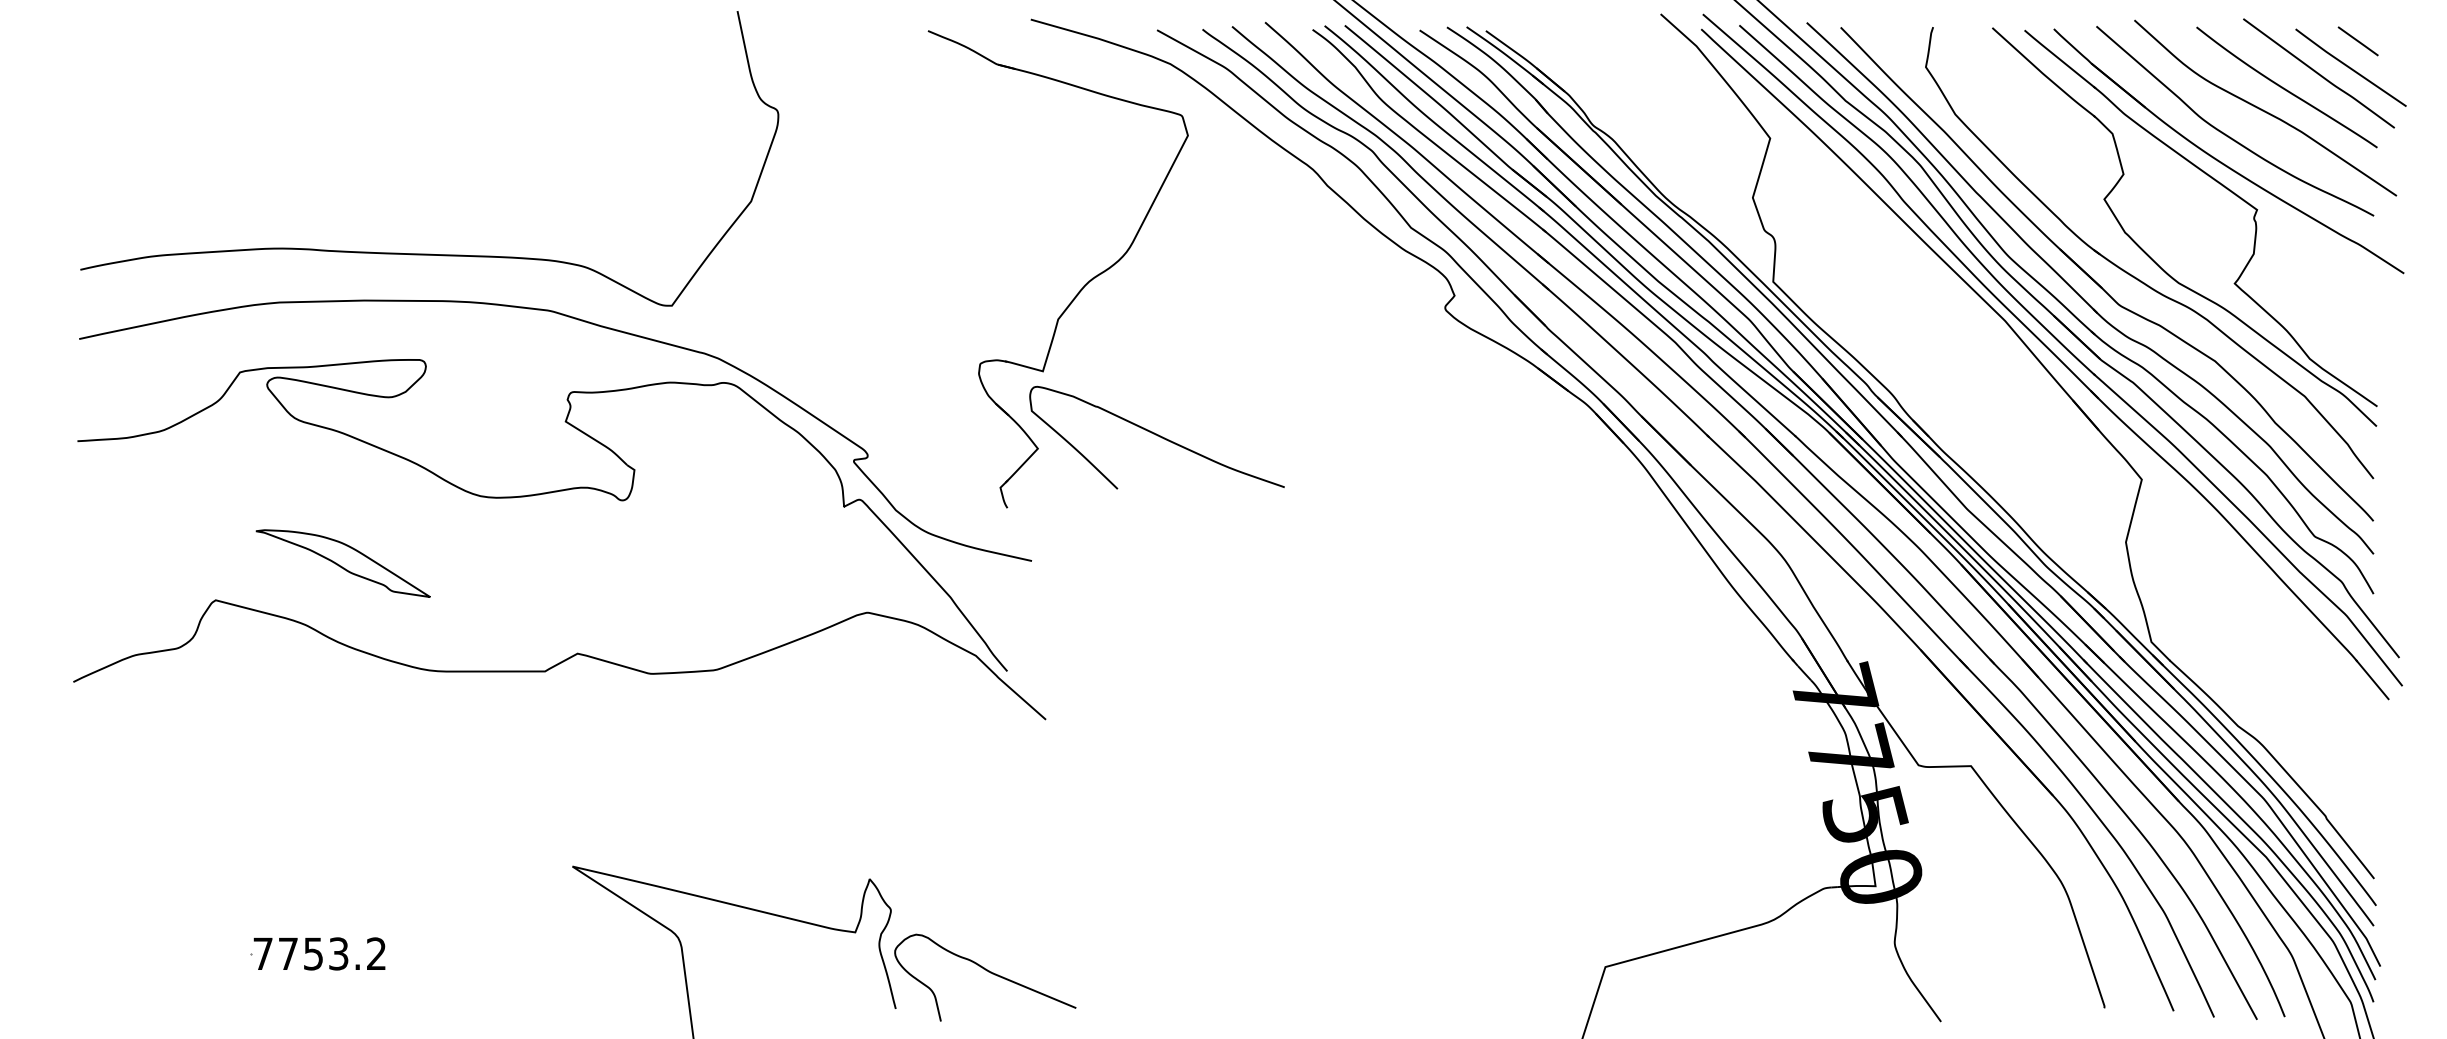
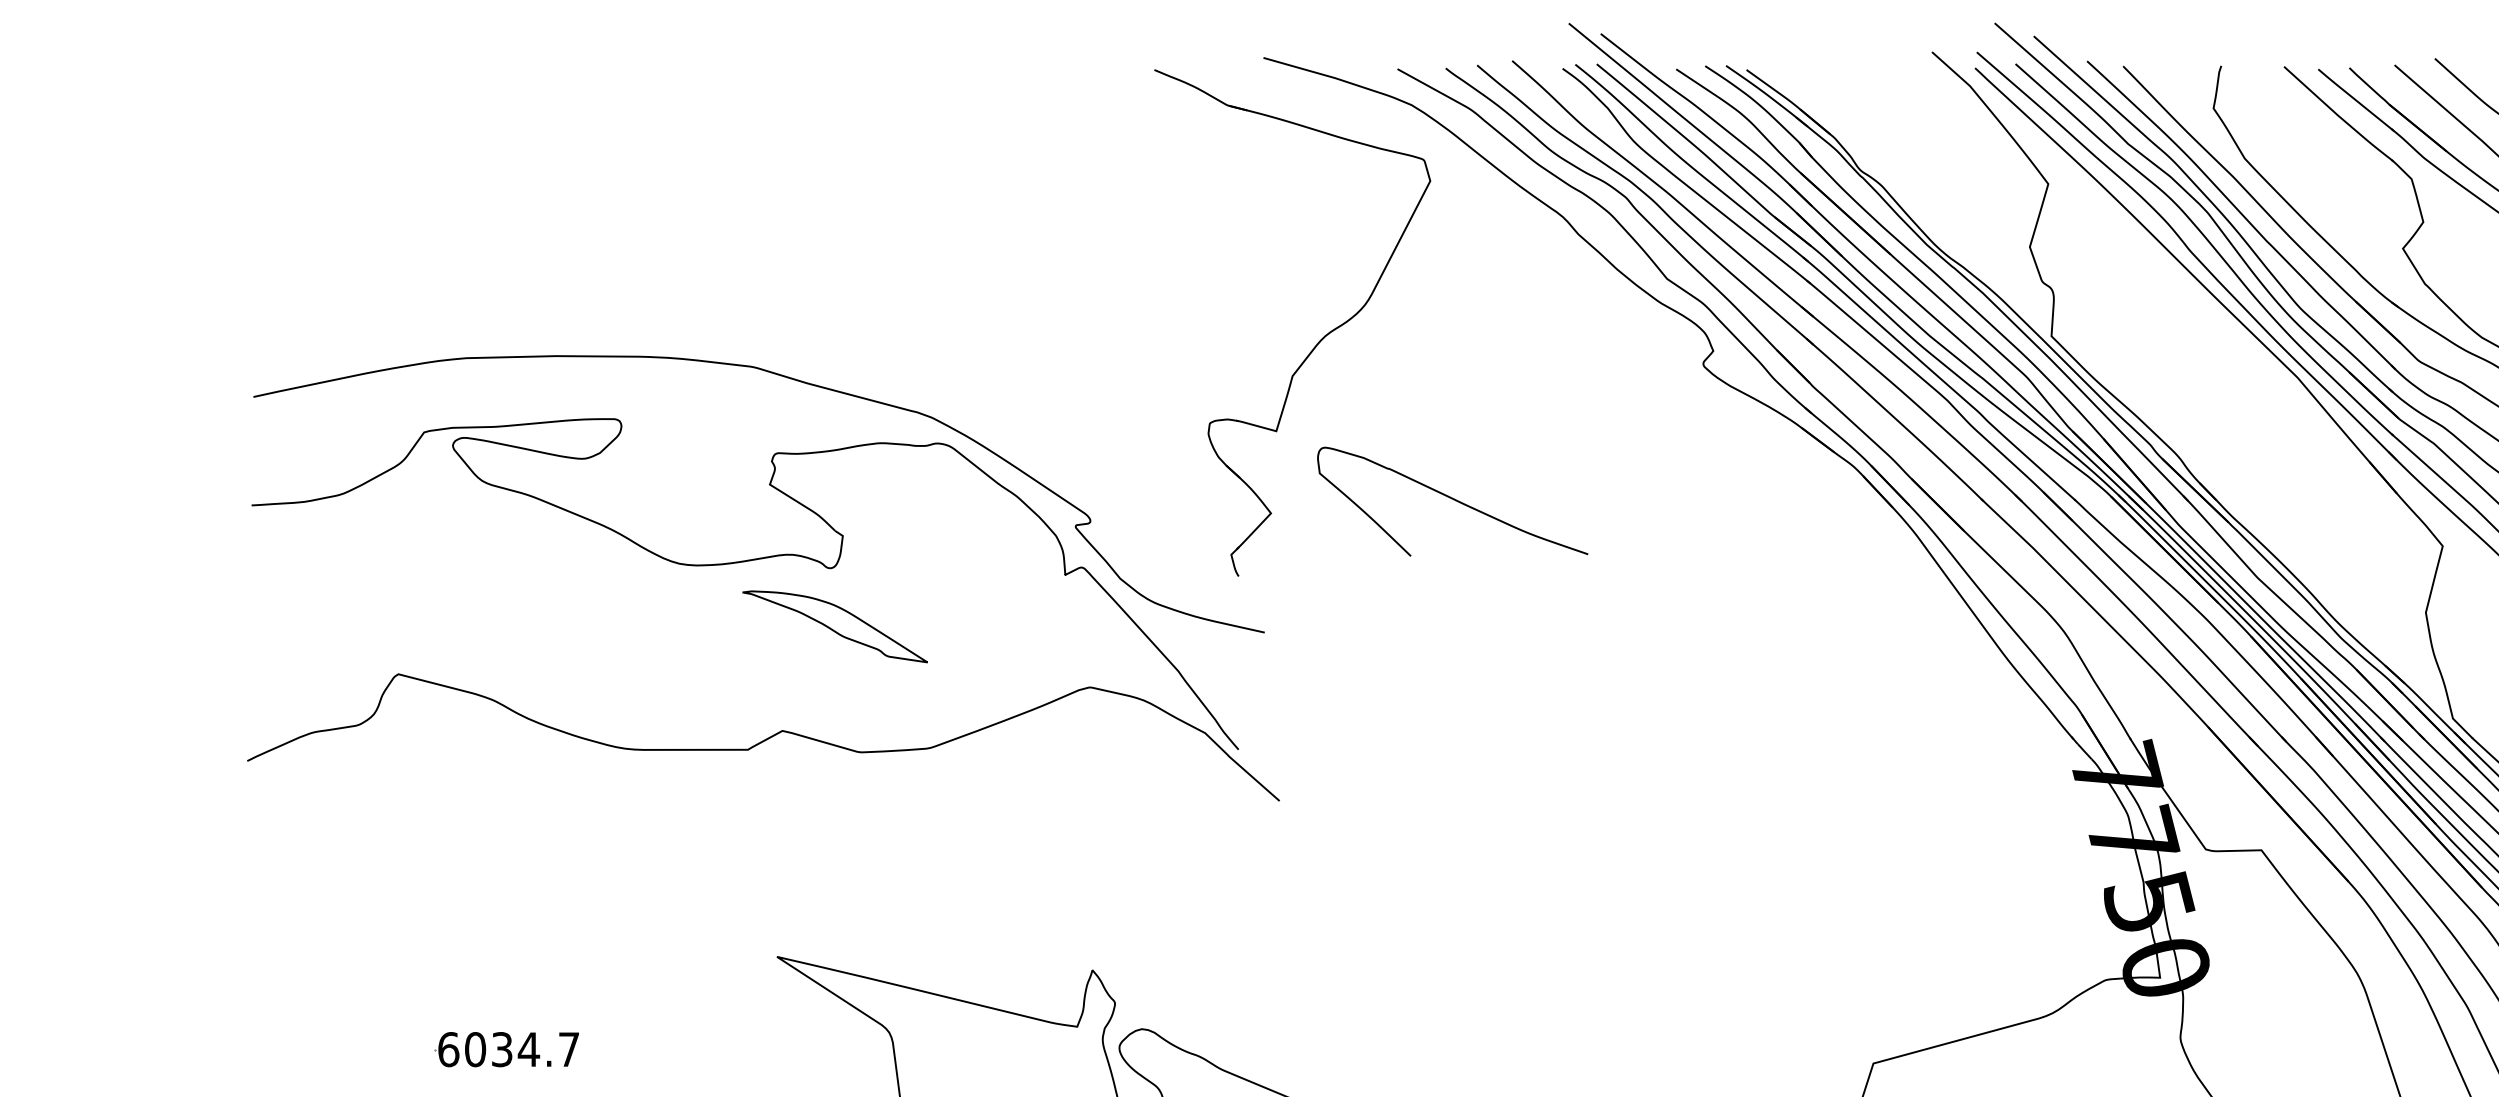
curve: (429, 253) -> (625, 306), removed
curve: (1157, 436) -> (1453, 500), moved
part: (342, 563) -> (834, 626), moved
text: (319, 953) -> (508, 1049), 7753.2 -> 6034.7

